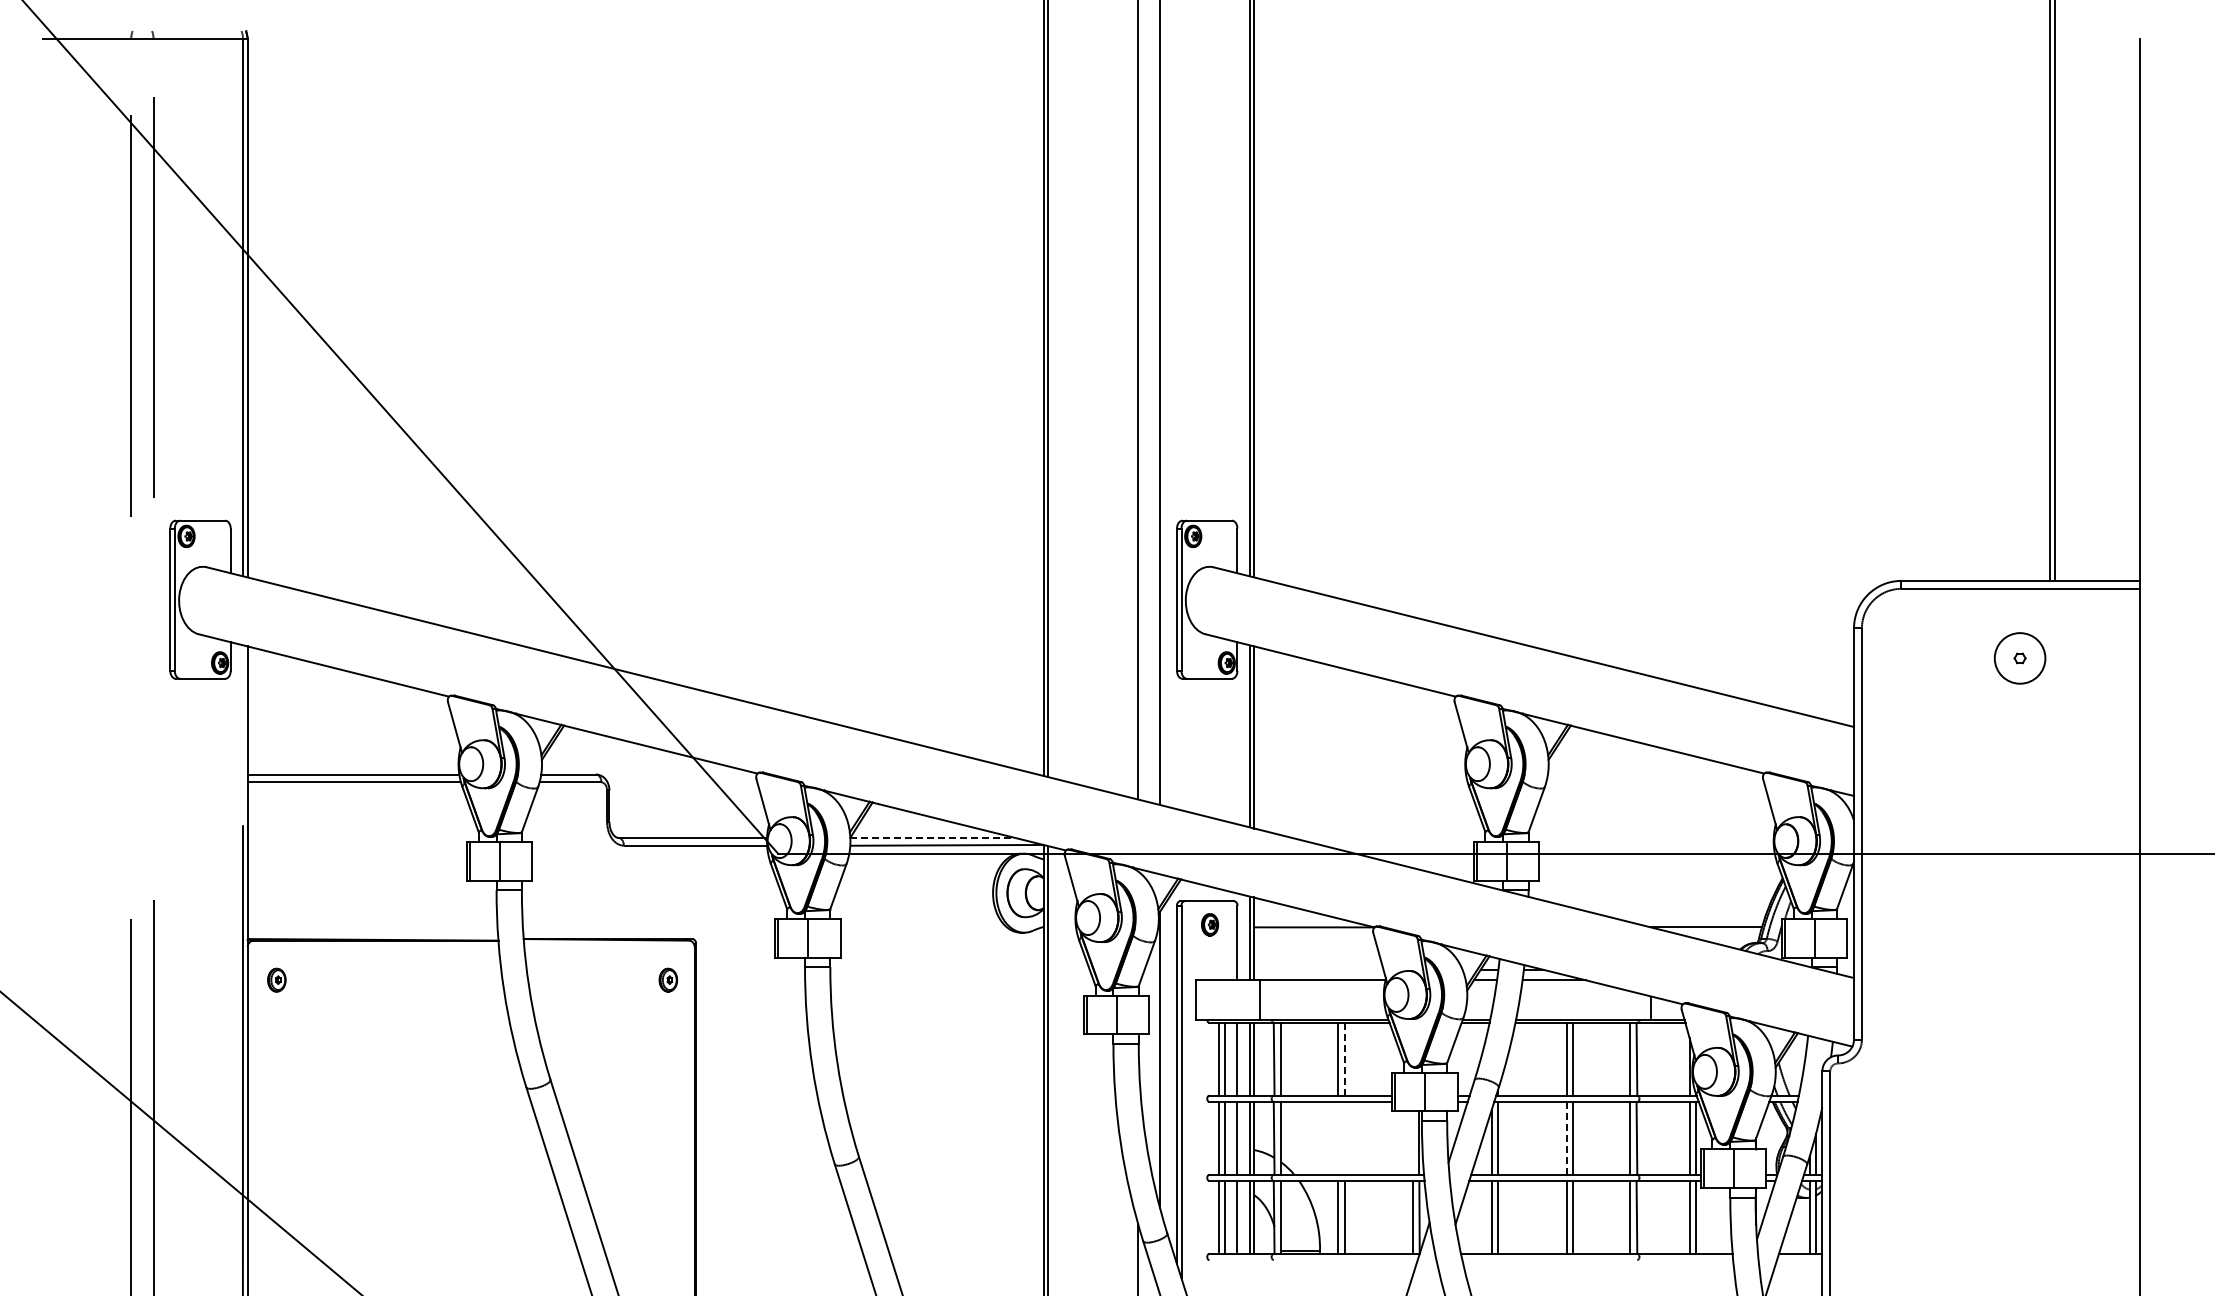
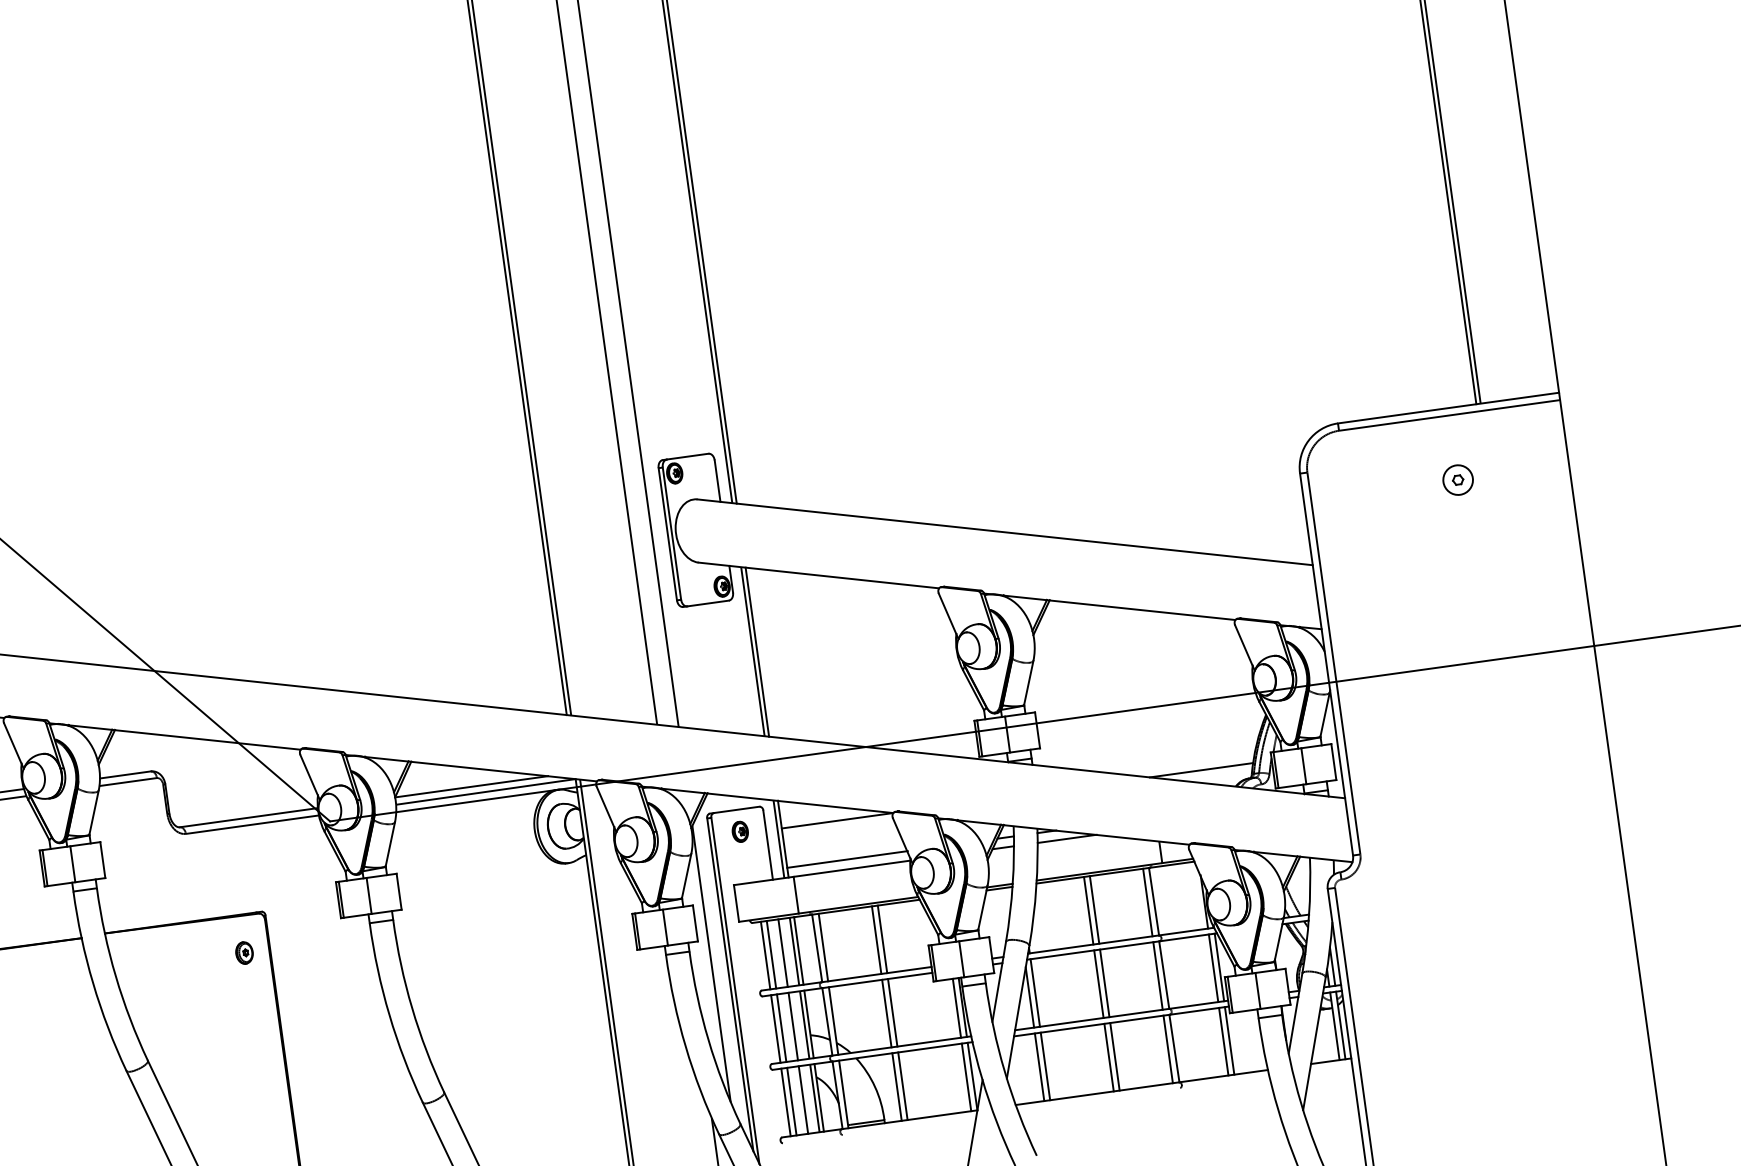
circle: (2019, 658) -> (1457, 480), size x0.62
line: (933, 837) -> (472, 786), dashed -> solid
line: (1319, 969) -> (847, 859), added
line: (1344, 1058) -> (882, 938), dashed -> solid
line: (1338, 1138) -> (887, 1013), added
line: (1344, 1138) -> (892, 1012), added
line: (1566, 1138) -> (1098, 984), dashed -> solid
line: (1413, 1142) -> (957, 1007), added

